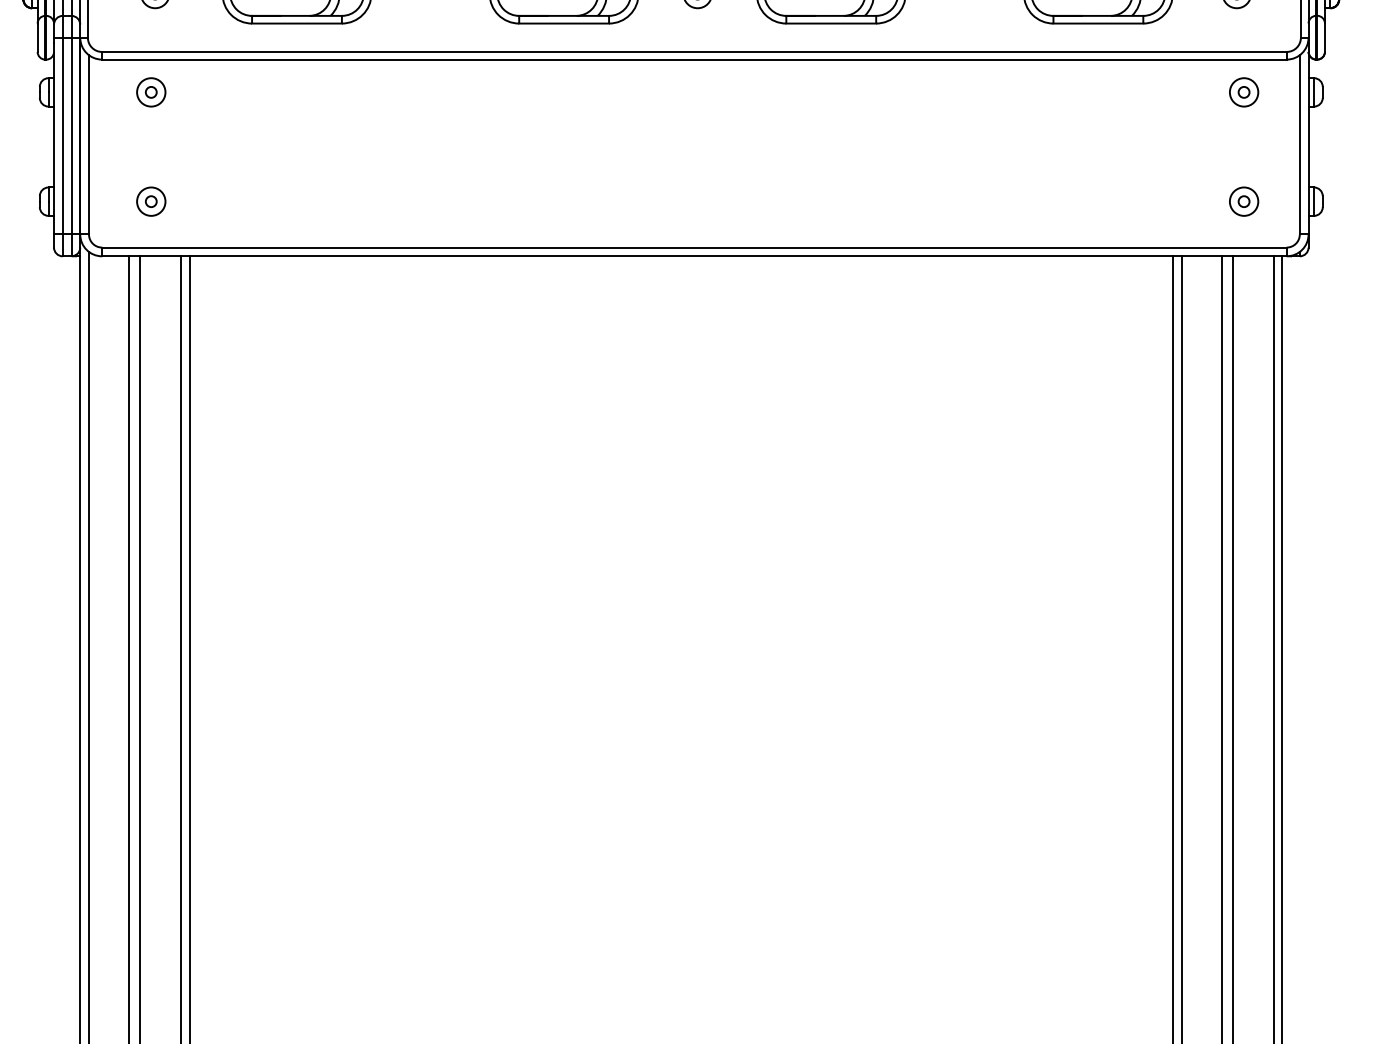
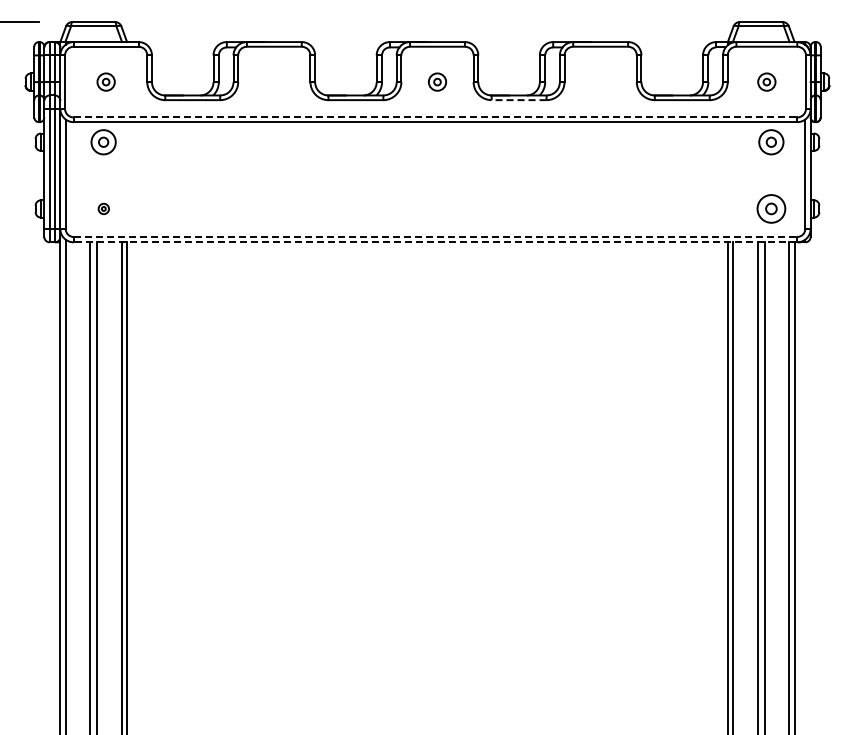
line: (830, 24) -> (518, 100), solid -> dashed
line: (694, 51) -> (435, 117), solid -> dashed
part: (150, 91) -> (103, 141), size x1.4
part: (1242, 91) -> (770, 141), size x1.4
part: (150, 200) -> (103, 208), size x0.6
part: (1242, 200) -> (770, 208), size x1.6
line: (694, 246) -> (435, 236), solid -> dashed
line: (694, 256) -> (435, 242), solid -> dashed

